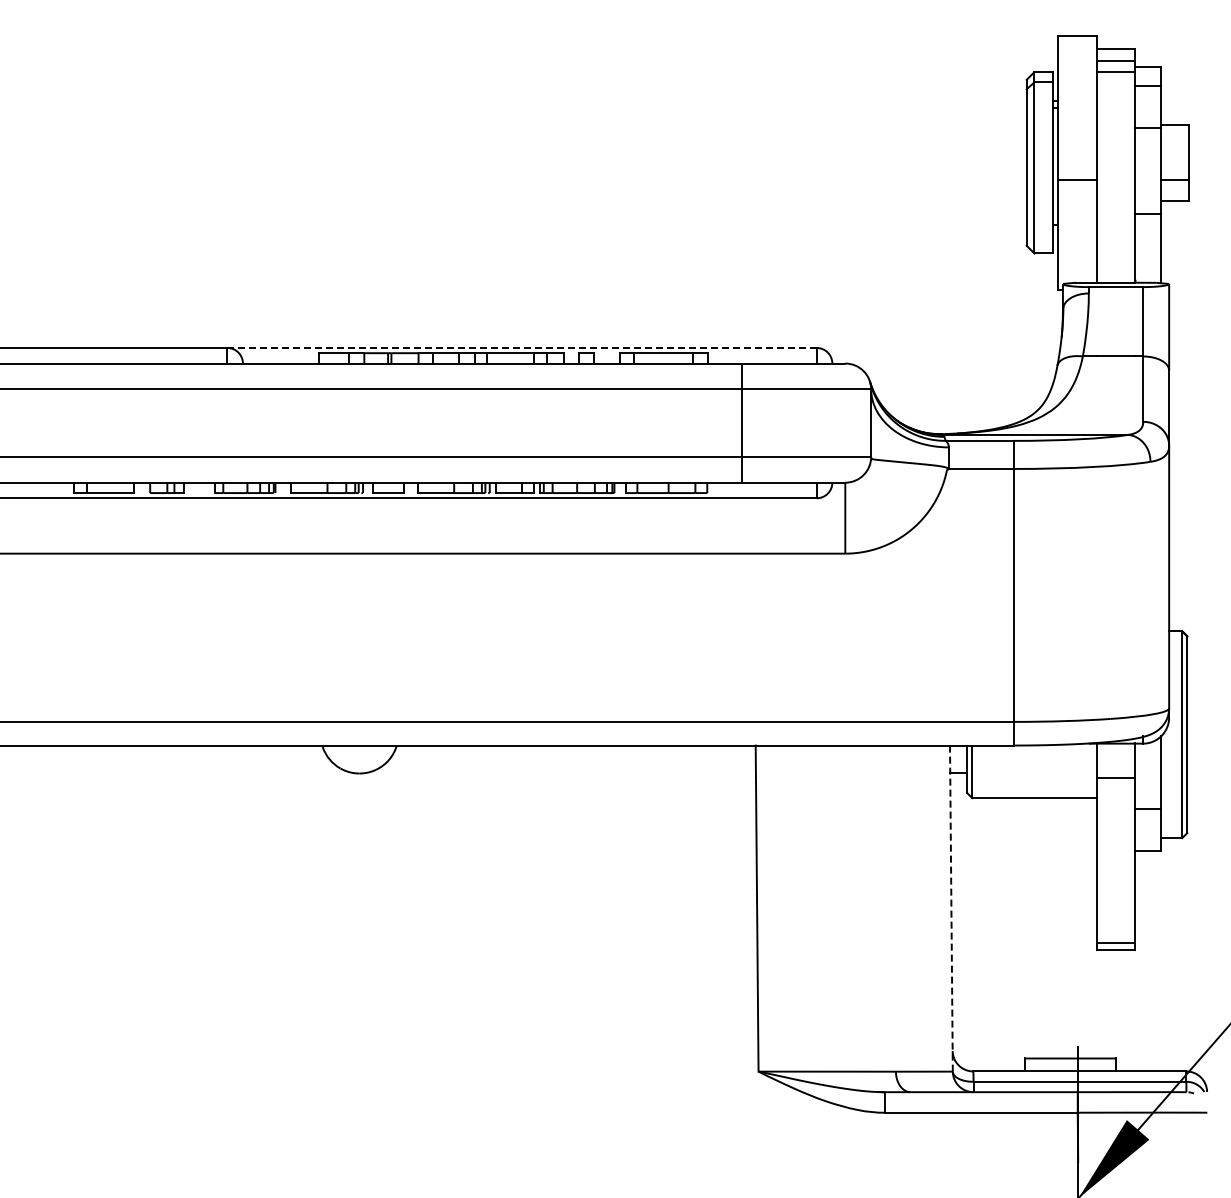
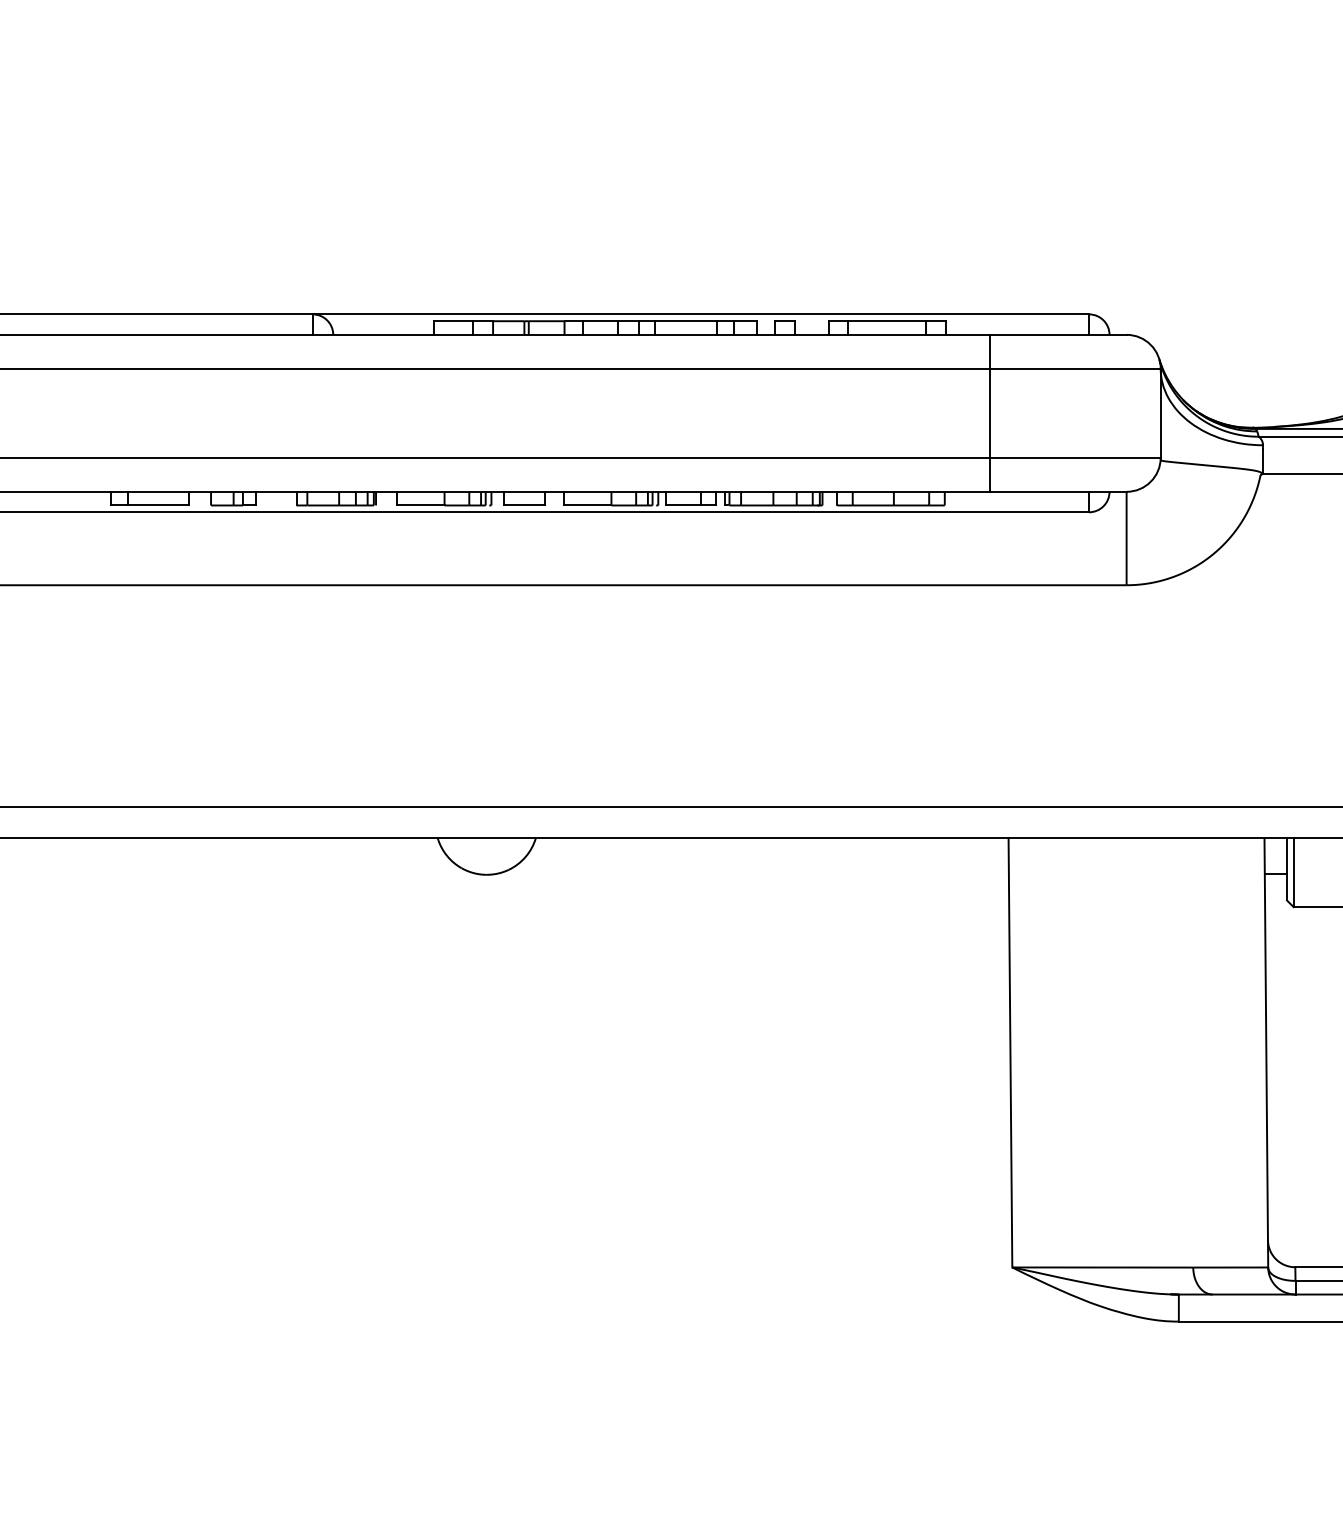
line: (522, 348) -> (701, 315), dashed -> solid
line: (951, 908) -> (1266, 1052), dashed -> solid

